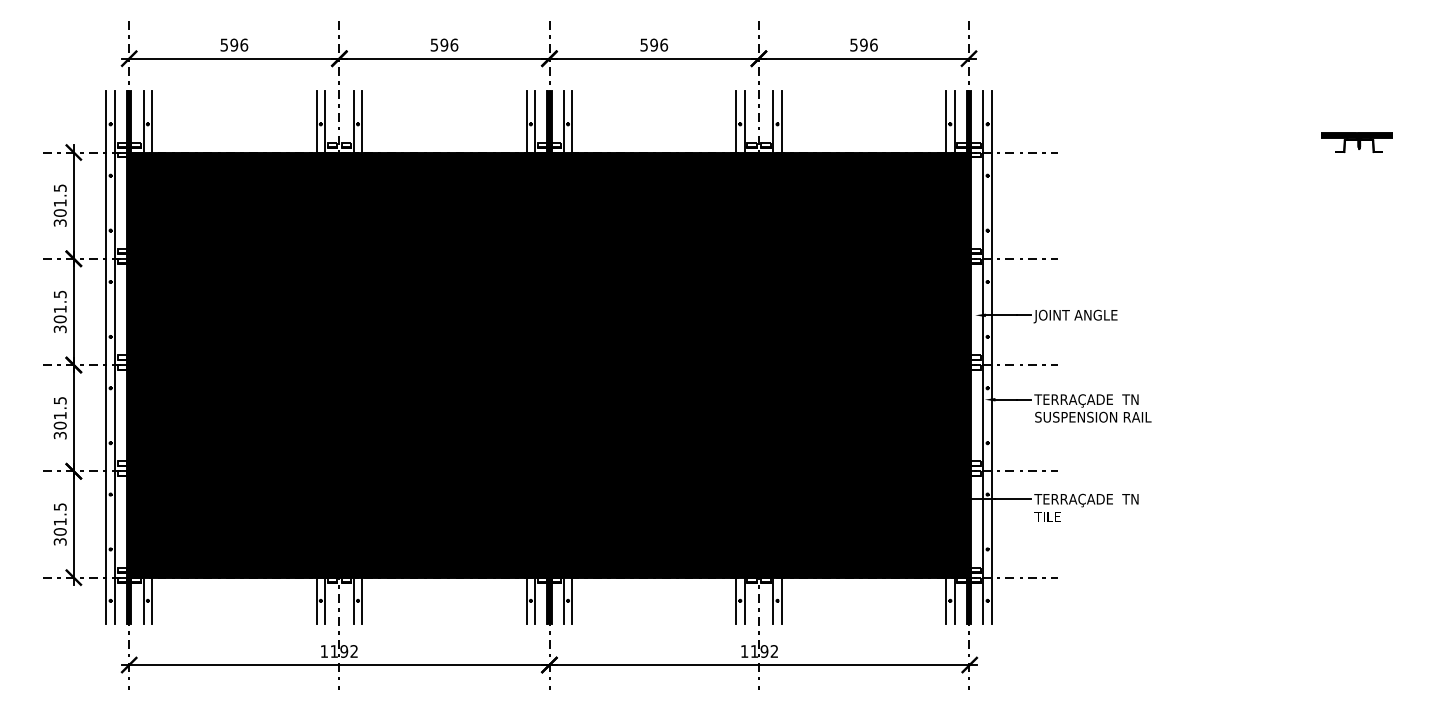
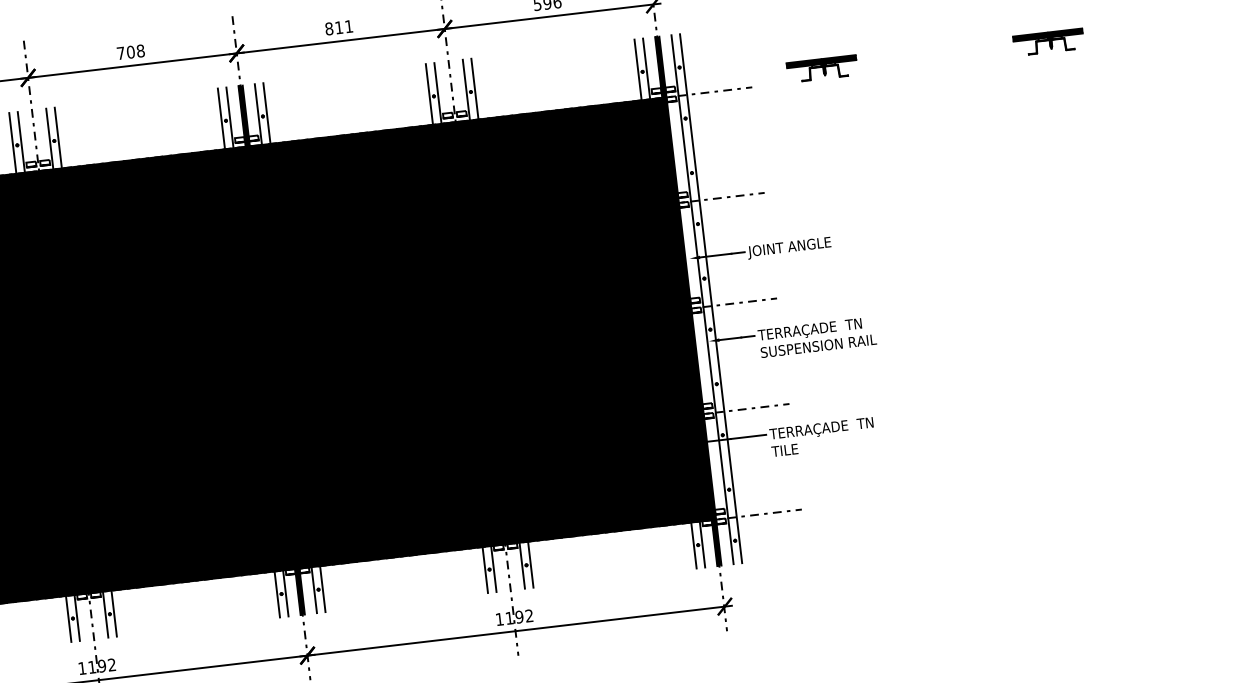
text: (444, 44) -> (130, 51), 596 -> 708
text: (654, 44) -> (339, 27), 596 -> 811
part: (1128, 142) -> (821, 69), added

